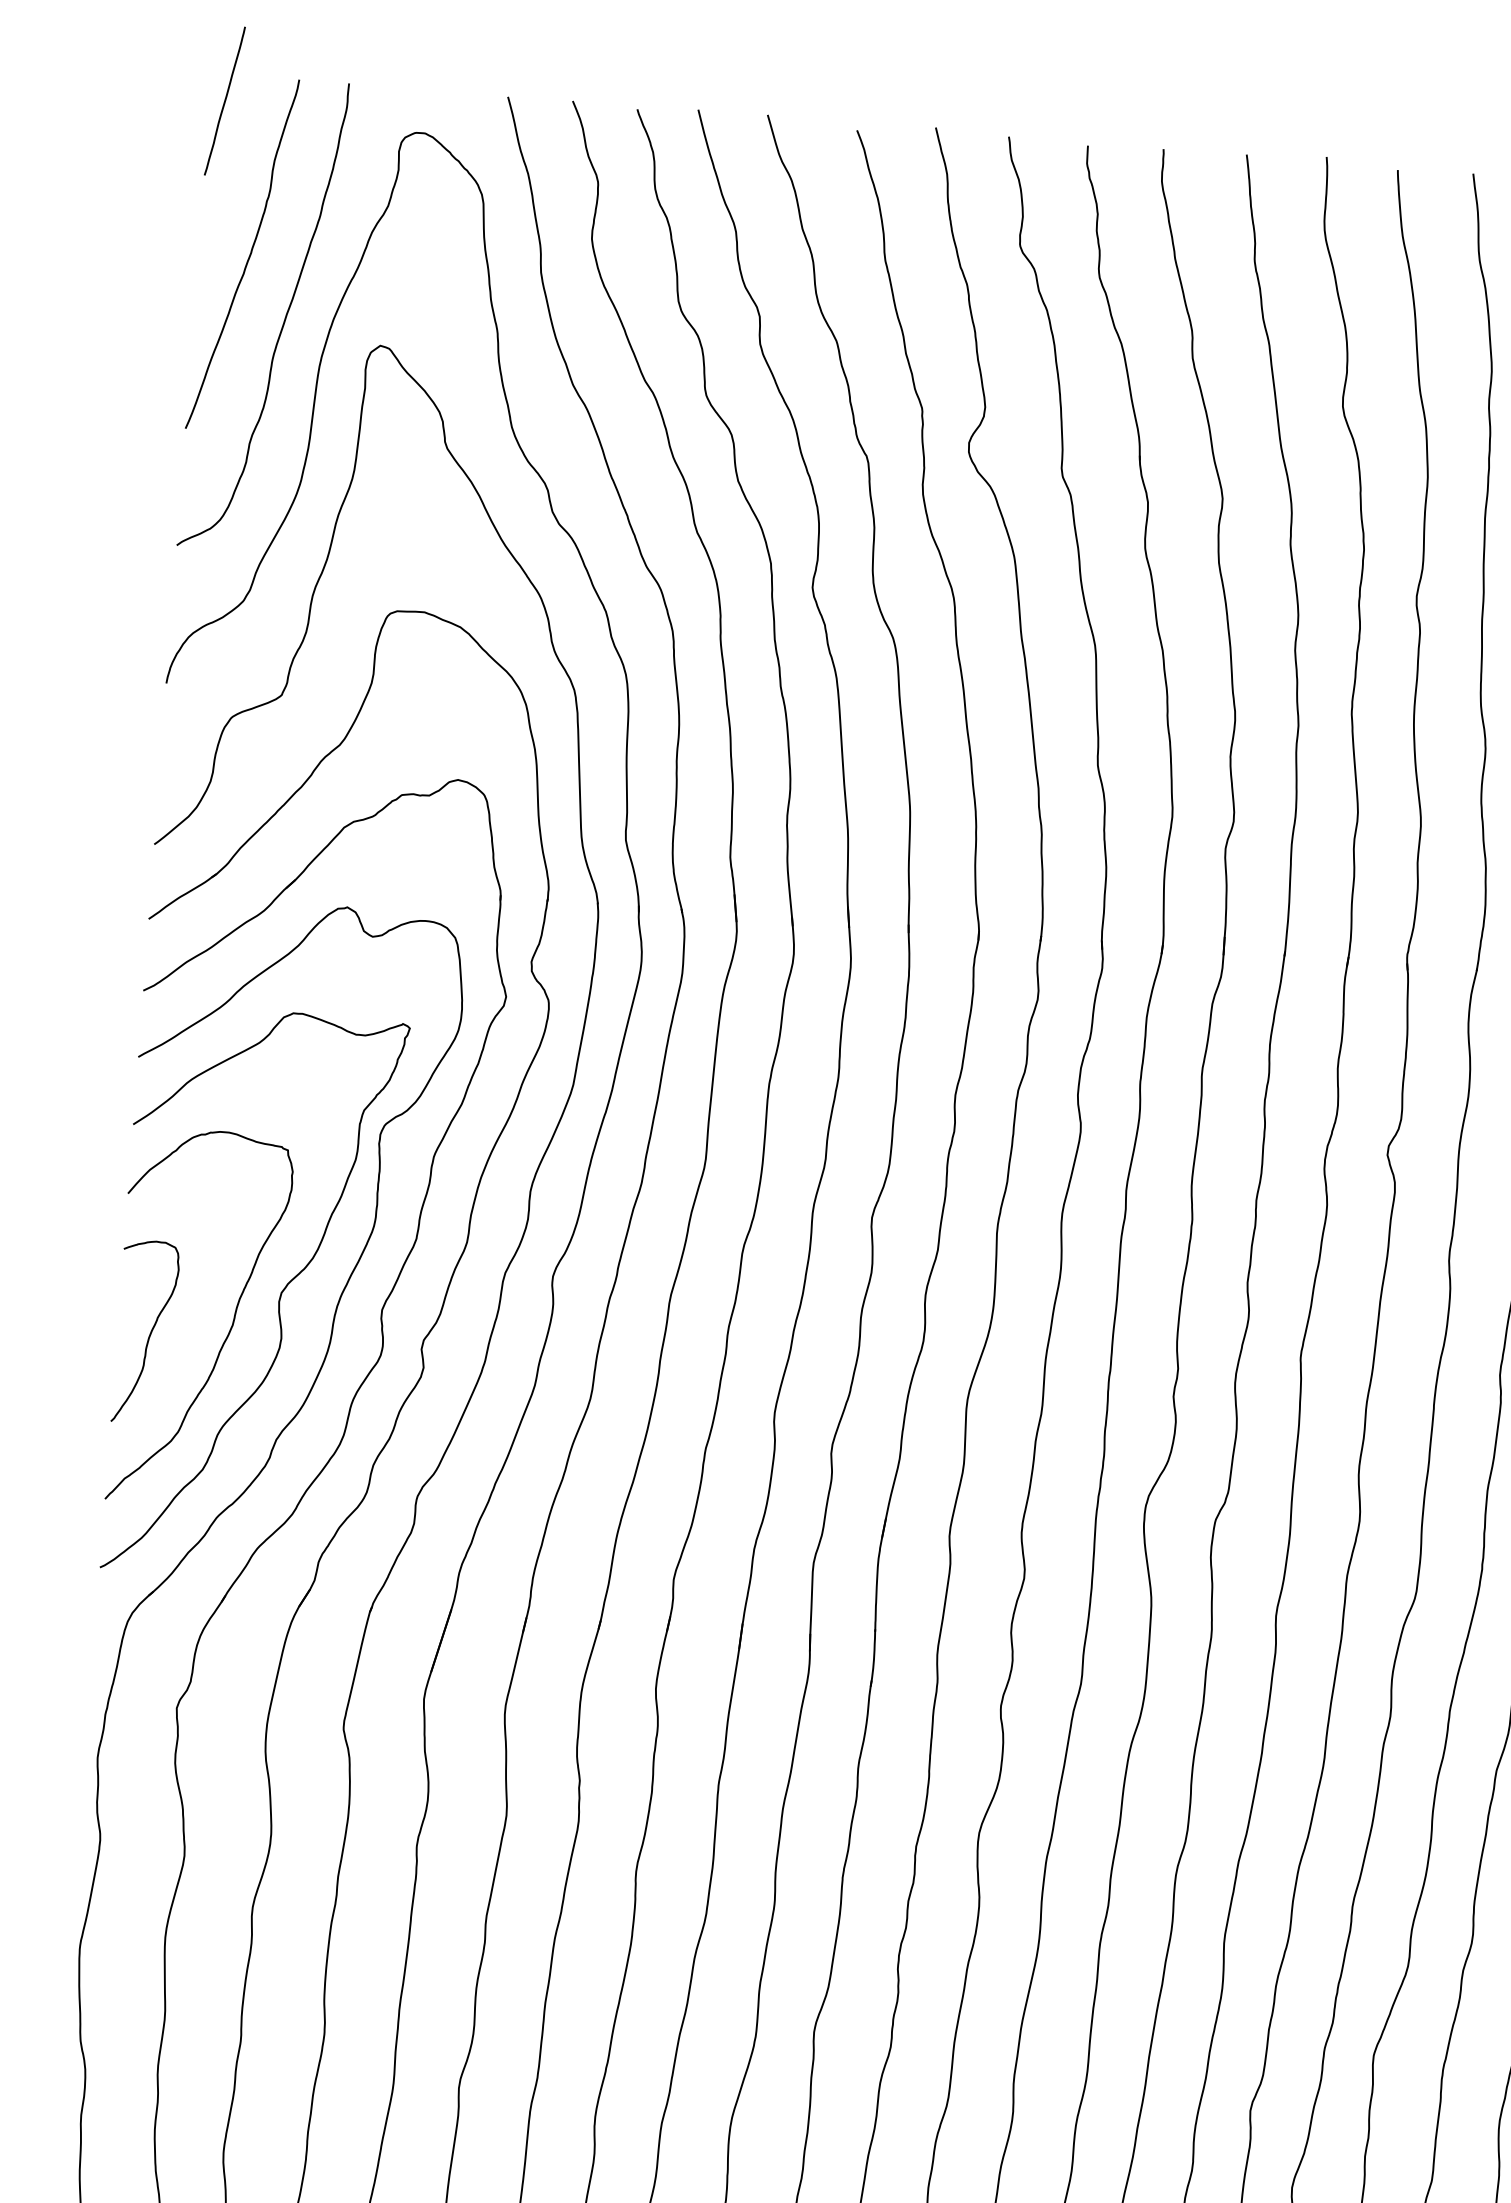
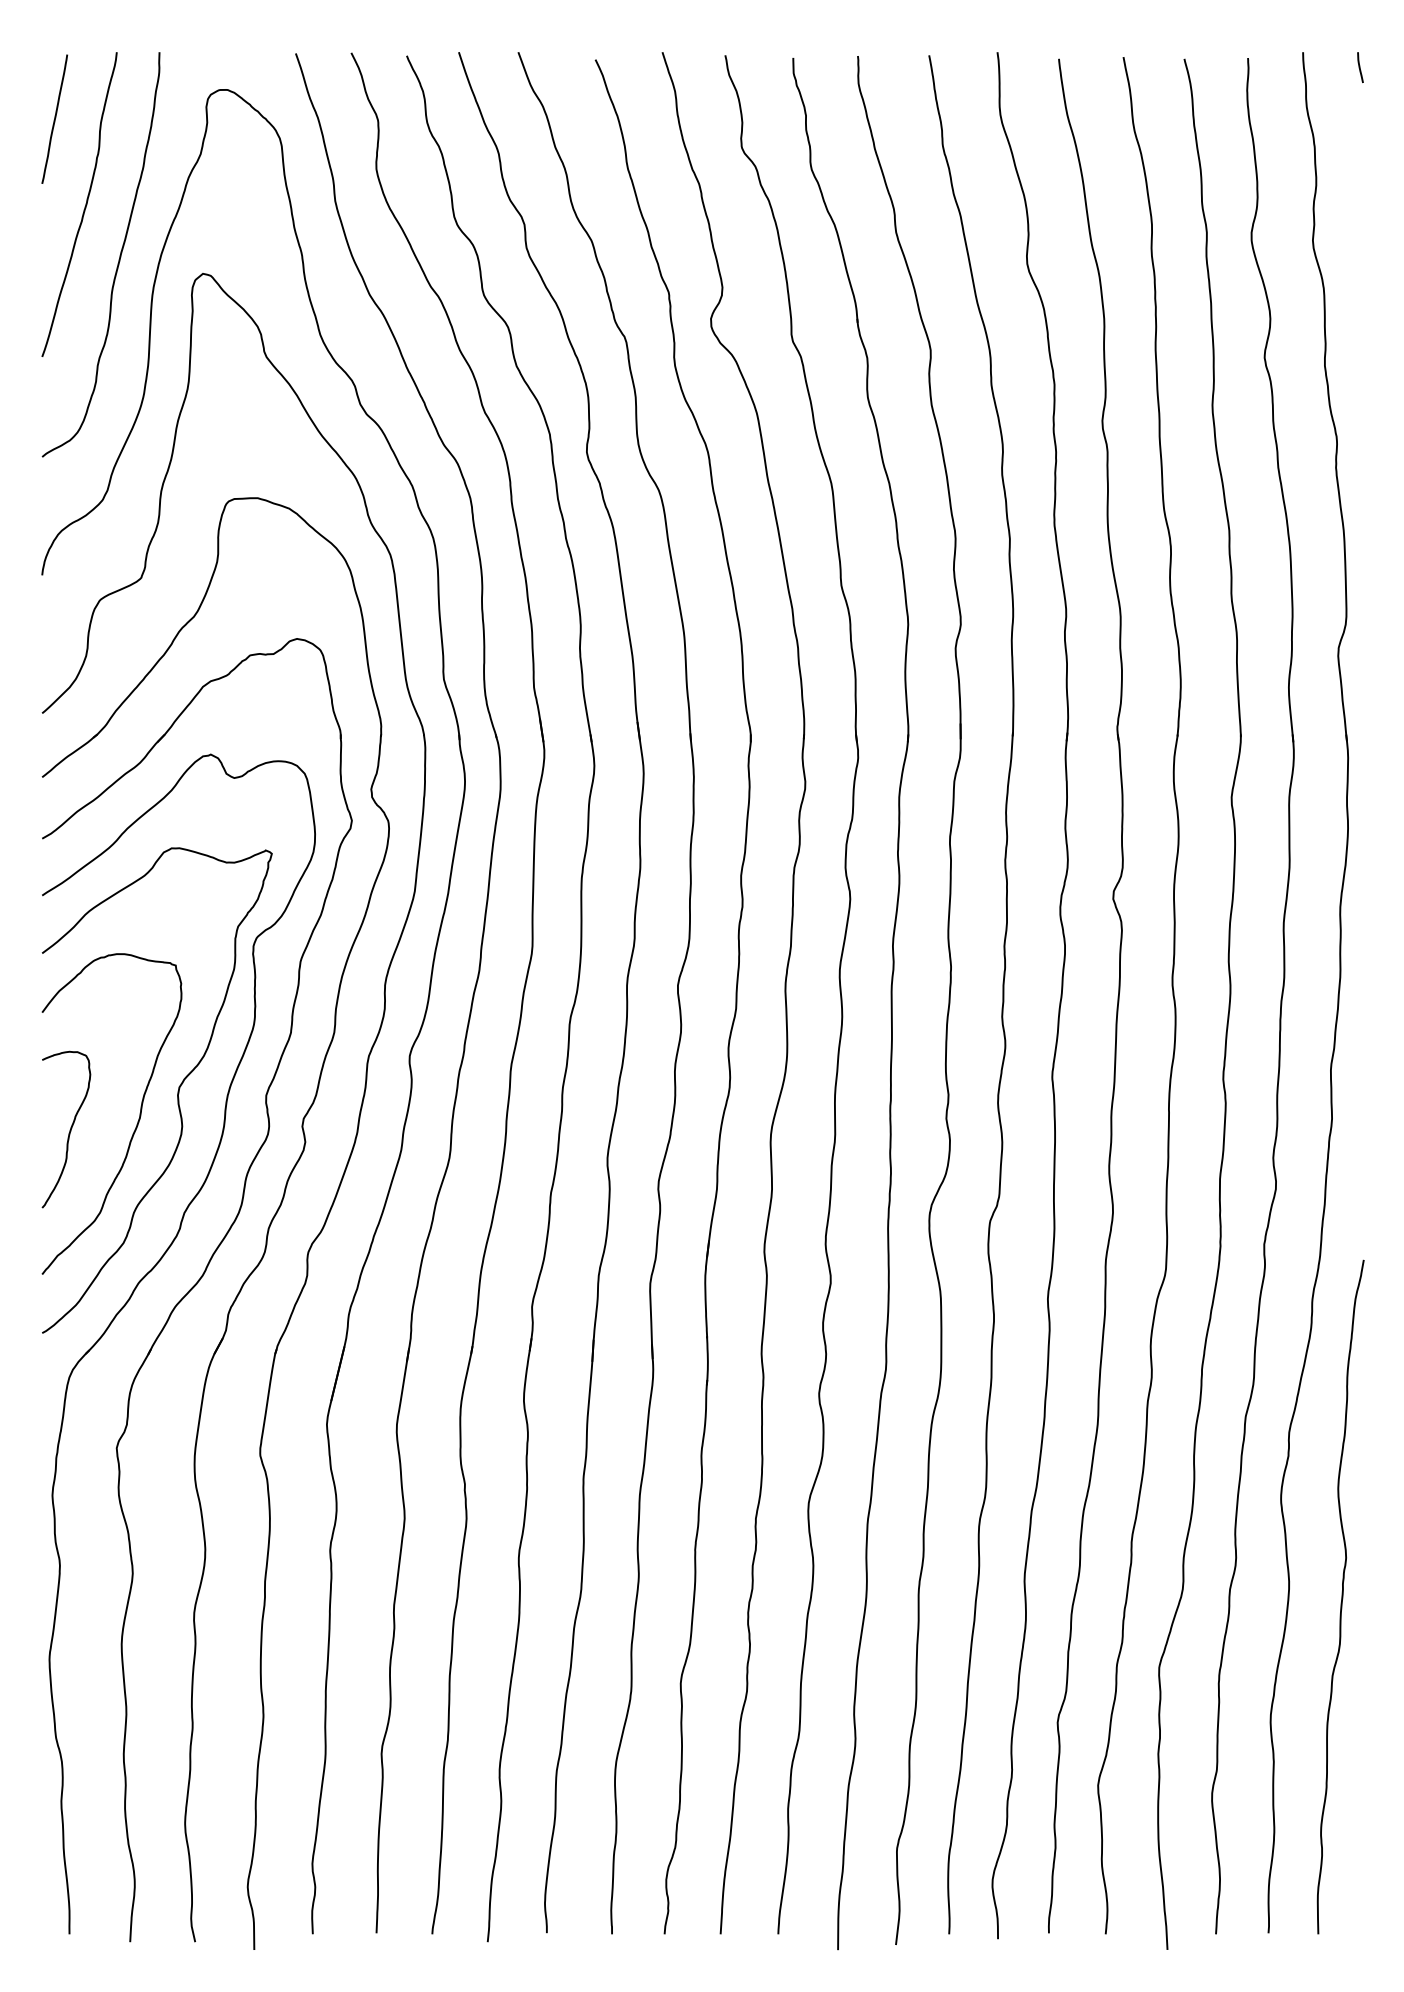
line: (224, 100) -> (54, 118), moved

